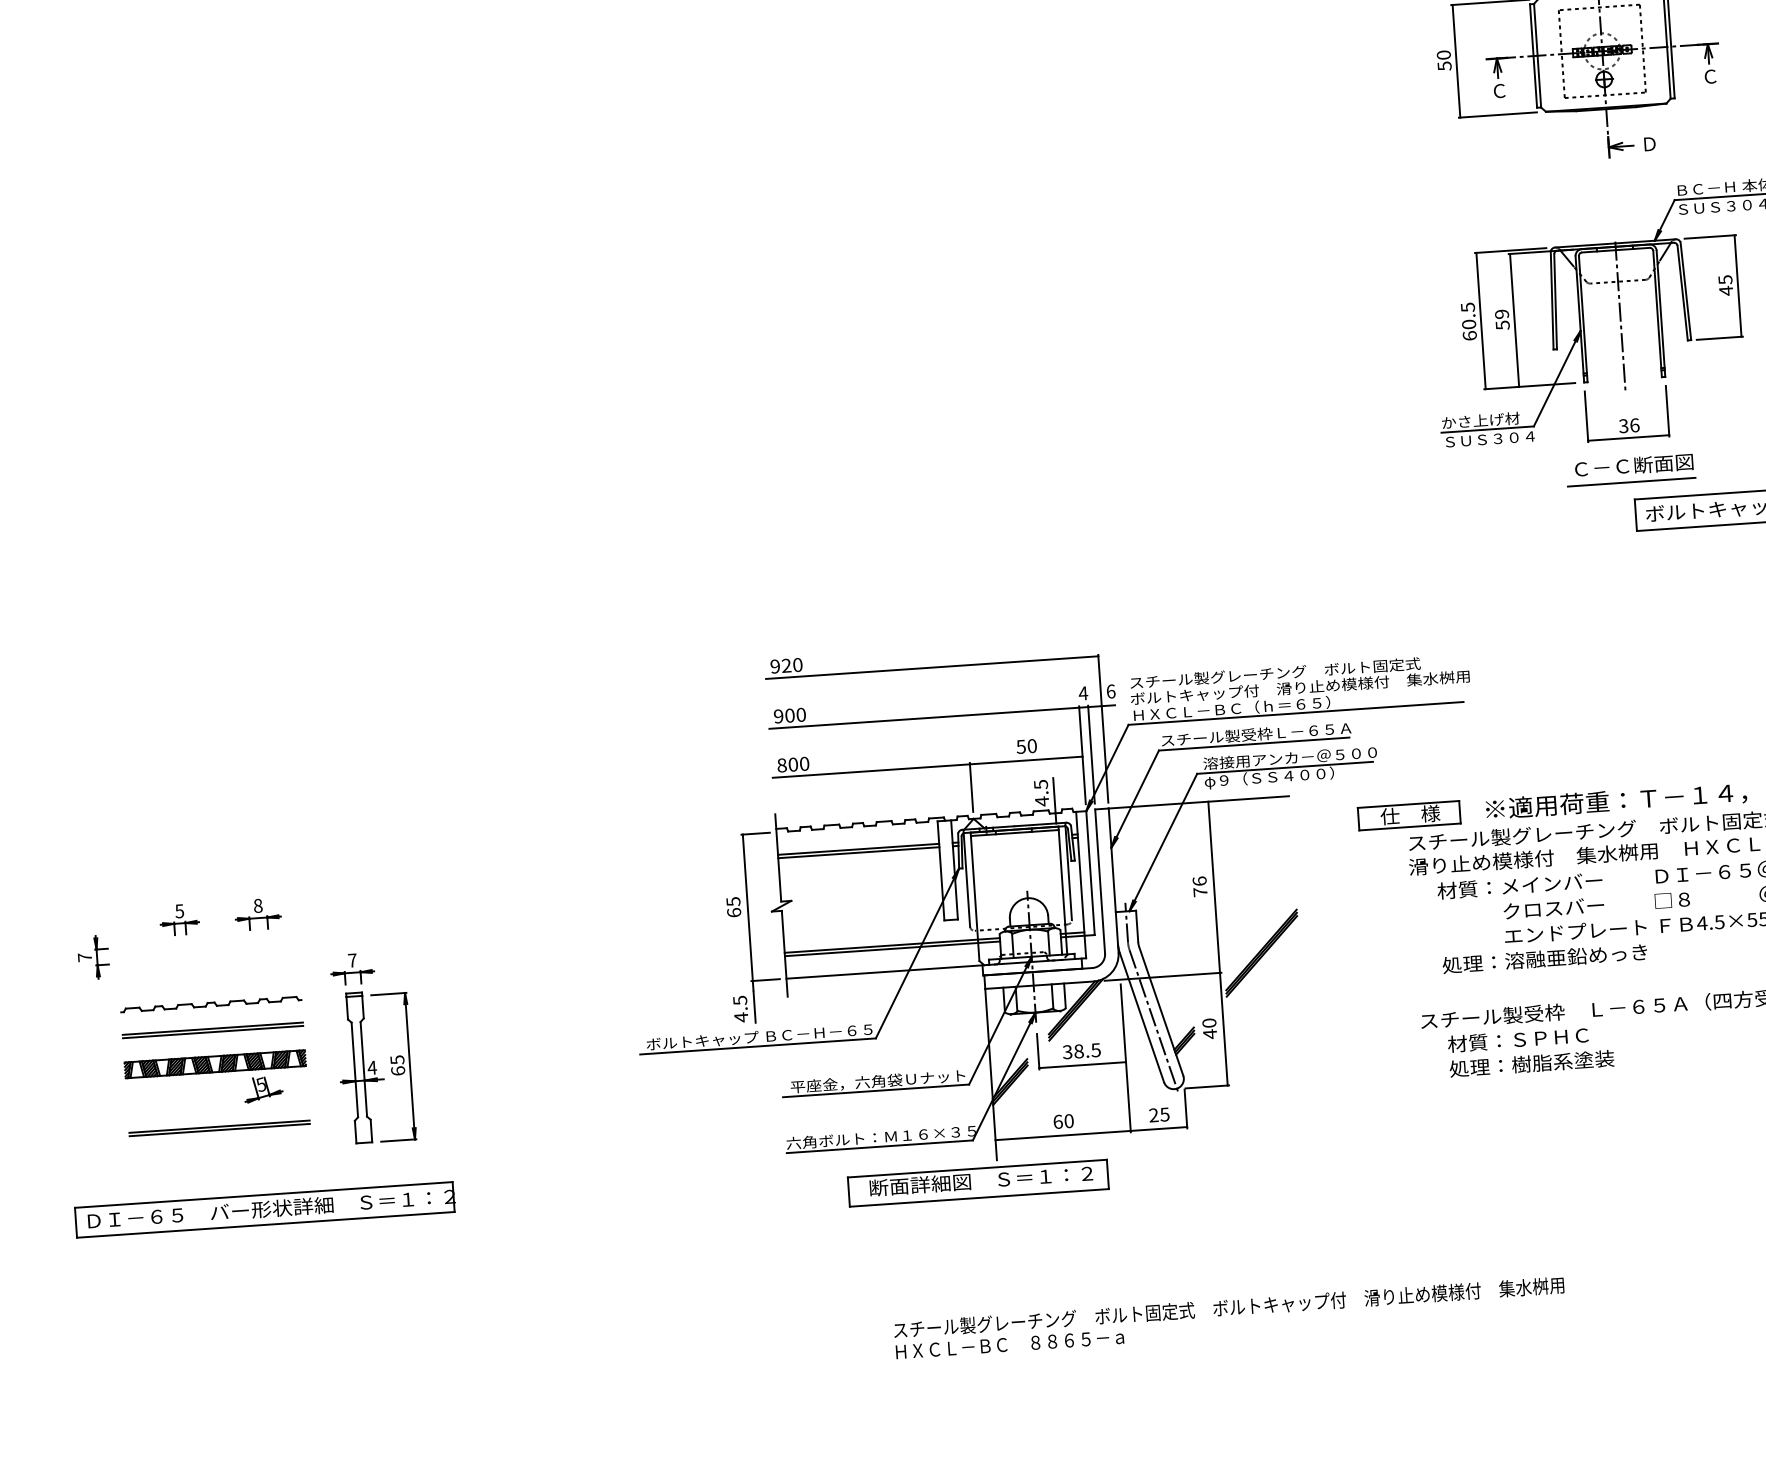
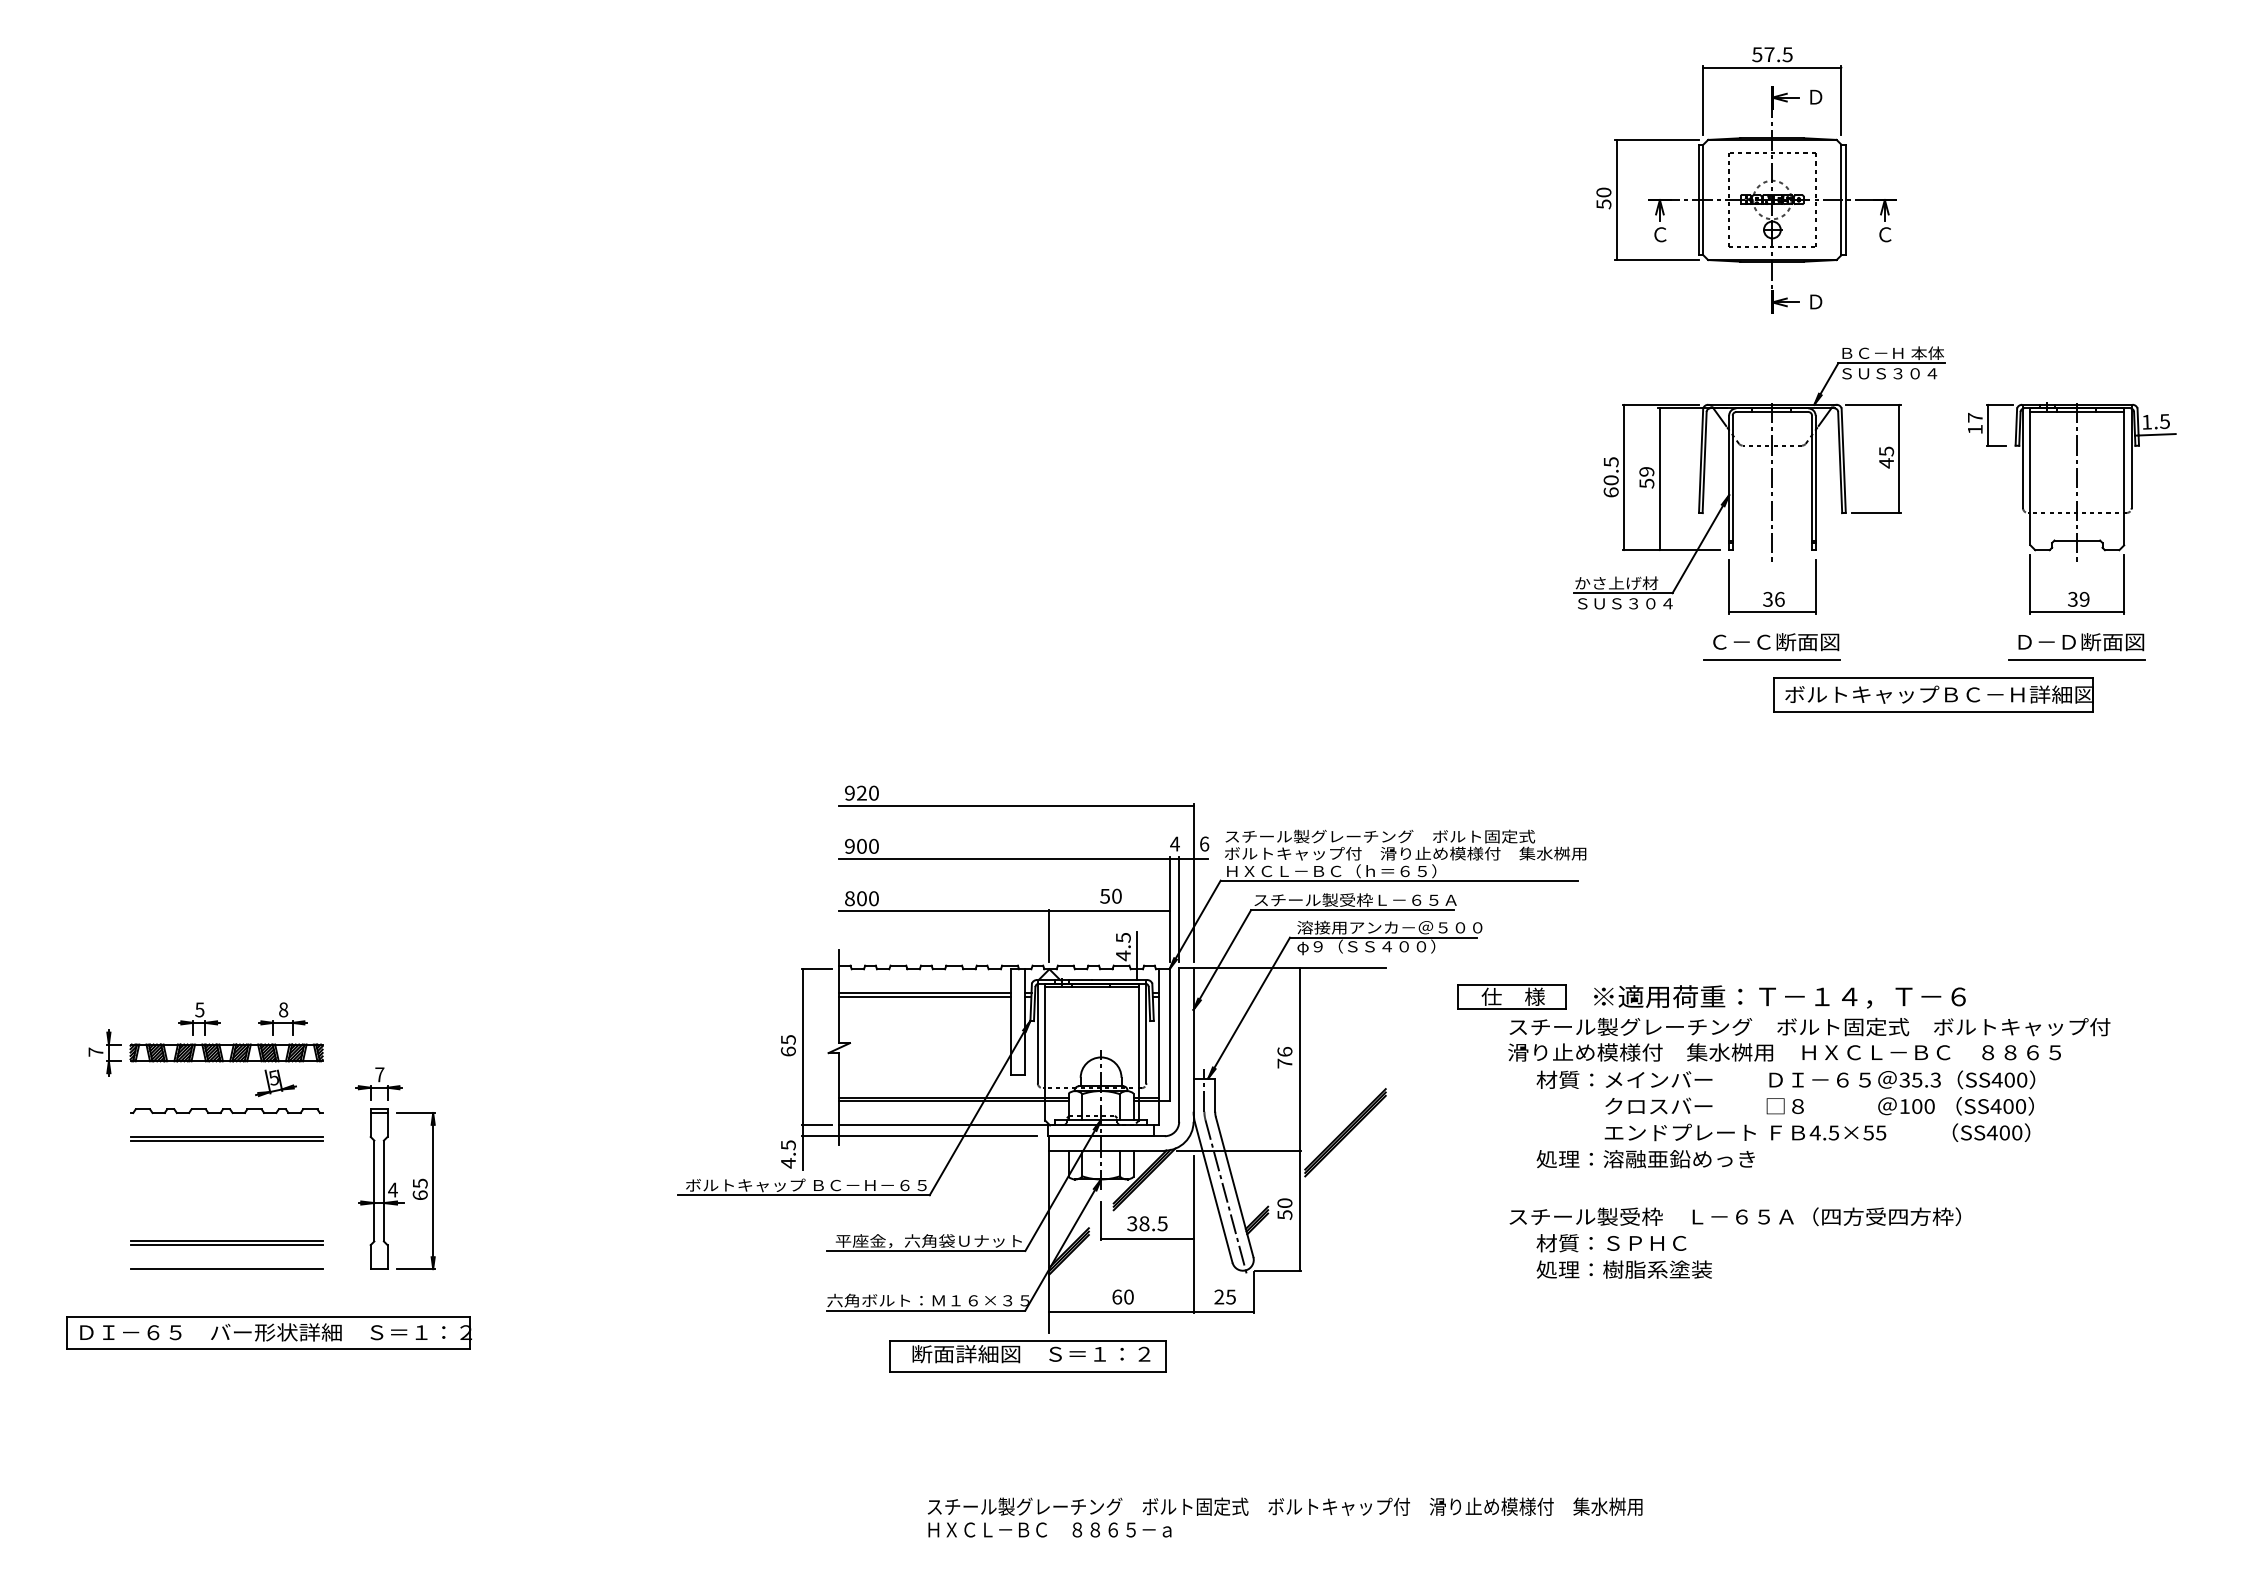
line: (862, 983) -> (919, 1136), added
text: (1209, 1033) -> (1284, 1214), 40 -> 50
part: (212, 1073) -> (223, 1062), moved
line: (221, 1152) -> (226, 1269), added

